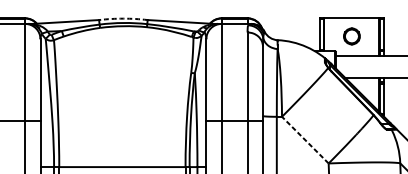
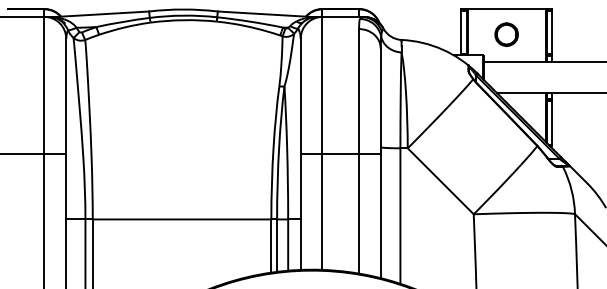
arc: (123, 18) -> (183, 9), dashed -> solid
line: (305, 140) -> (440, 181), dashed -> solid

